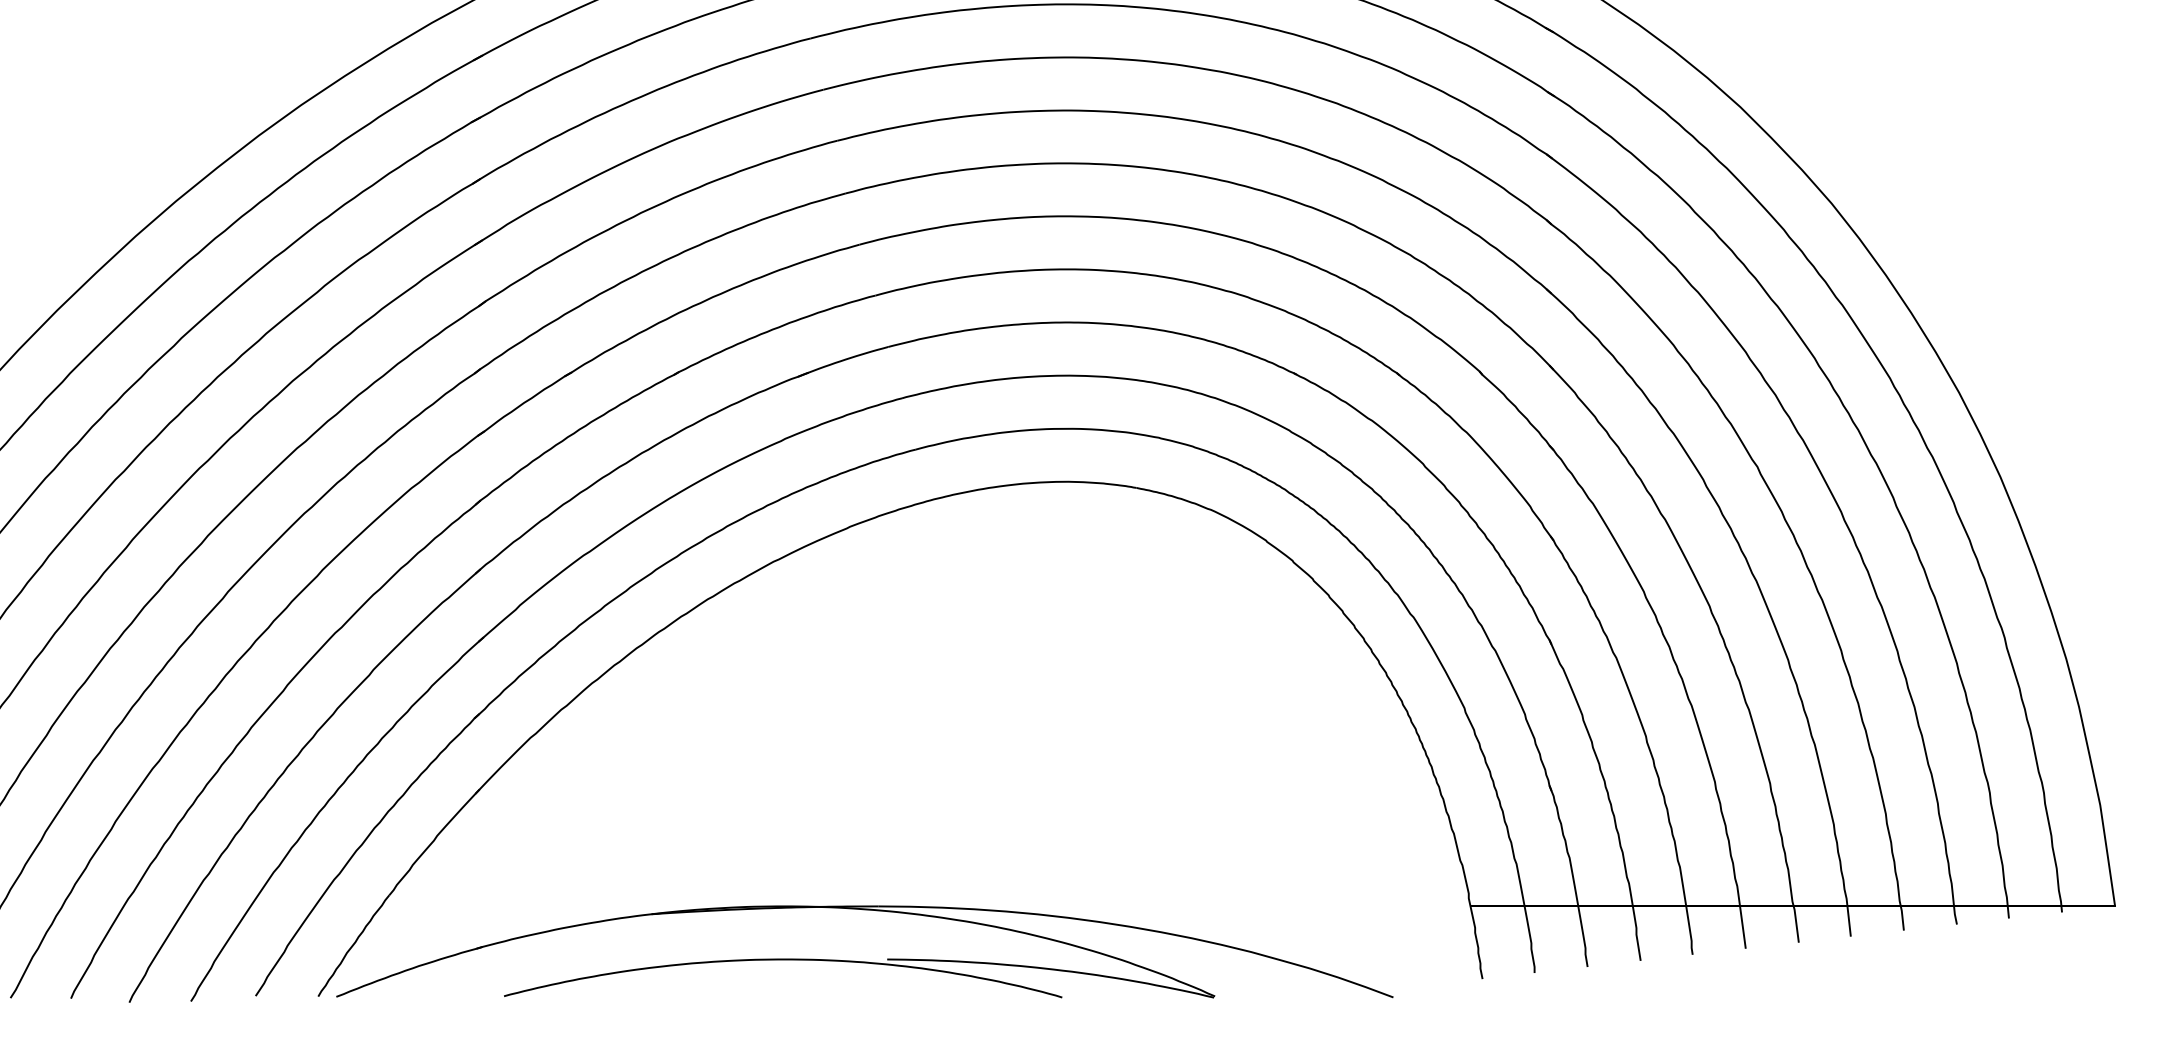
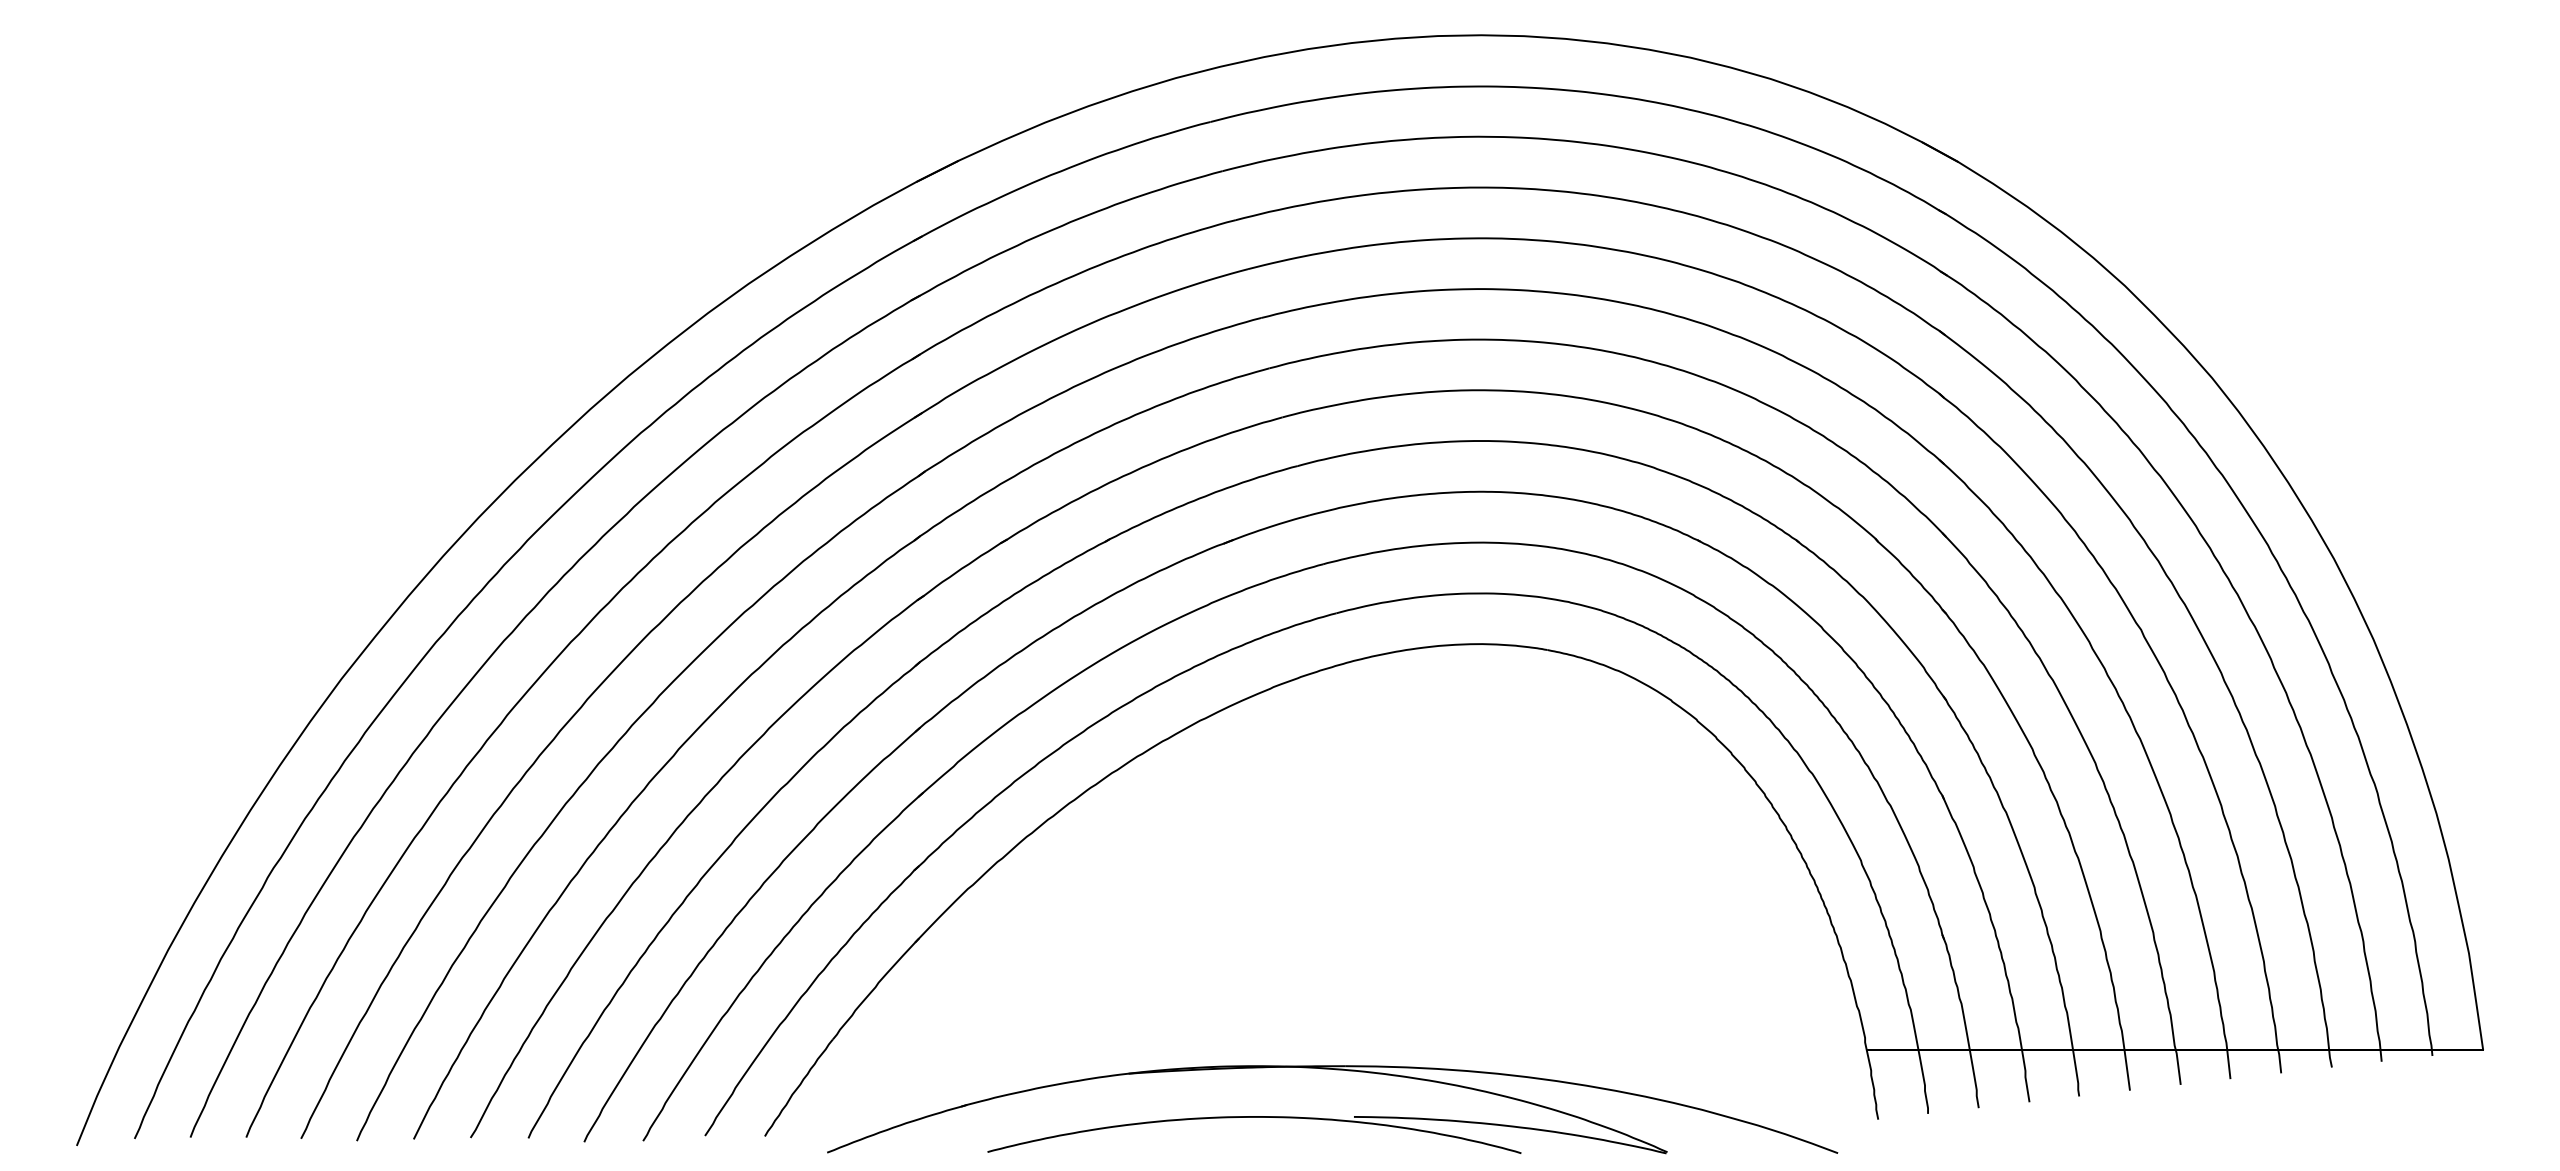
part: (864, 961) -> (1332, 1118), moved

